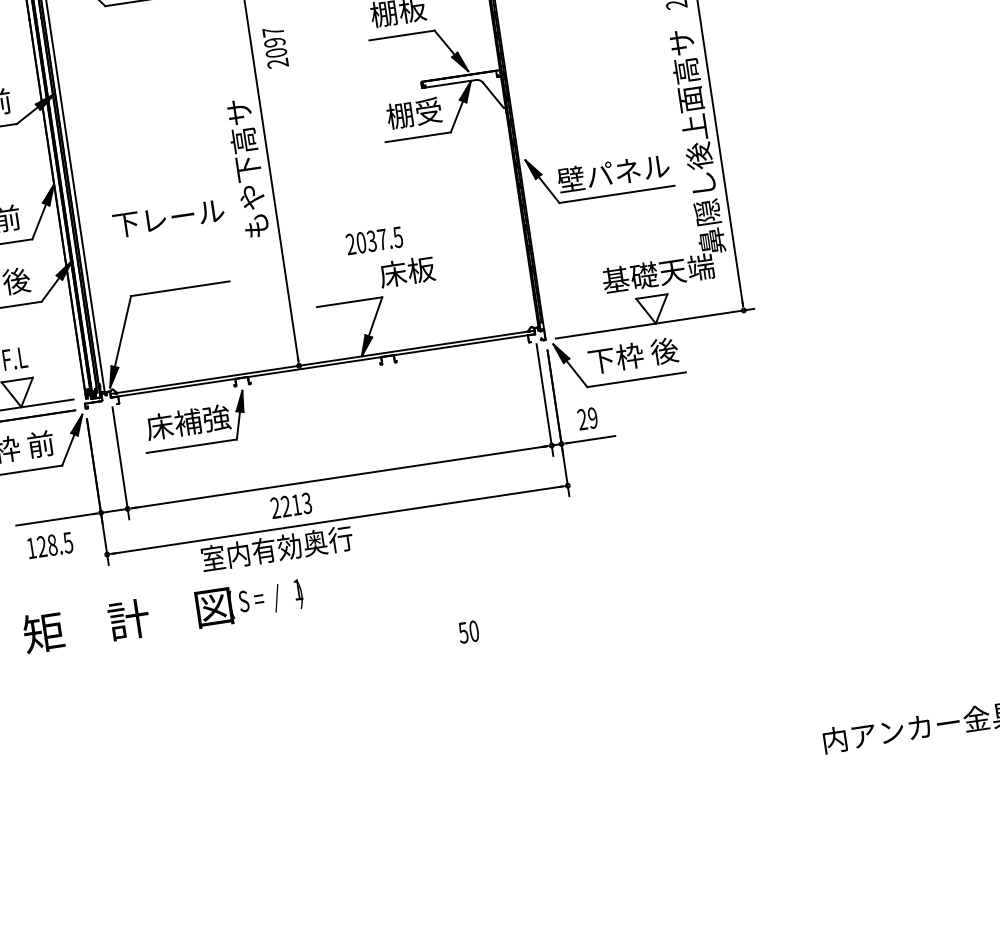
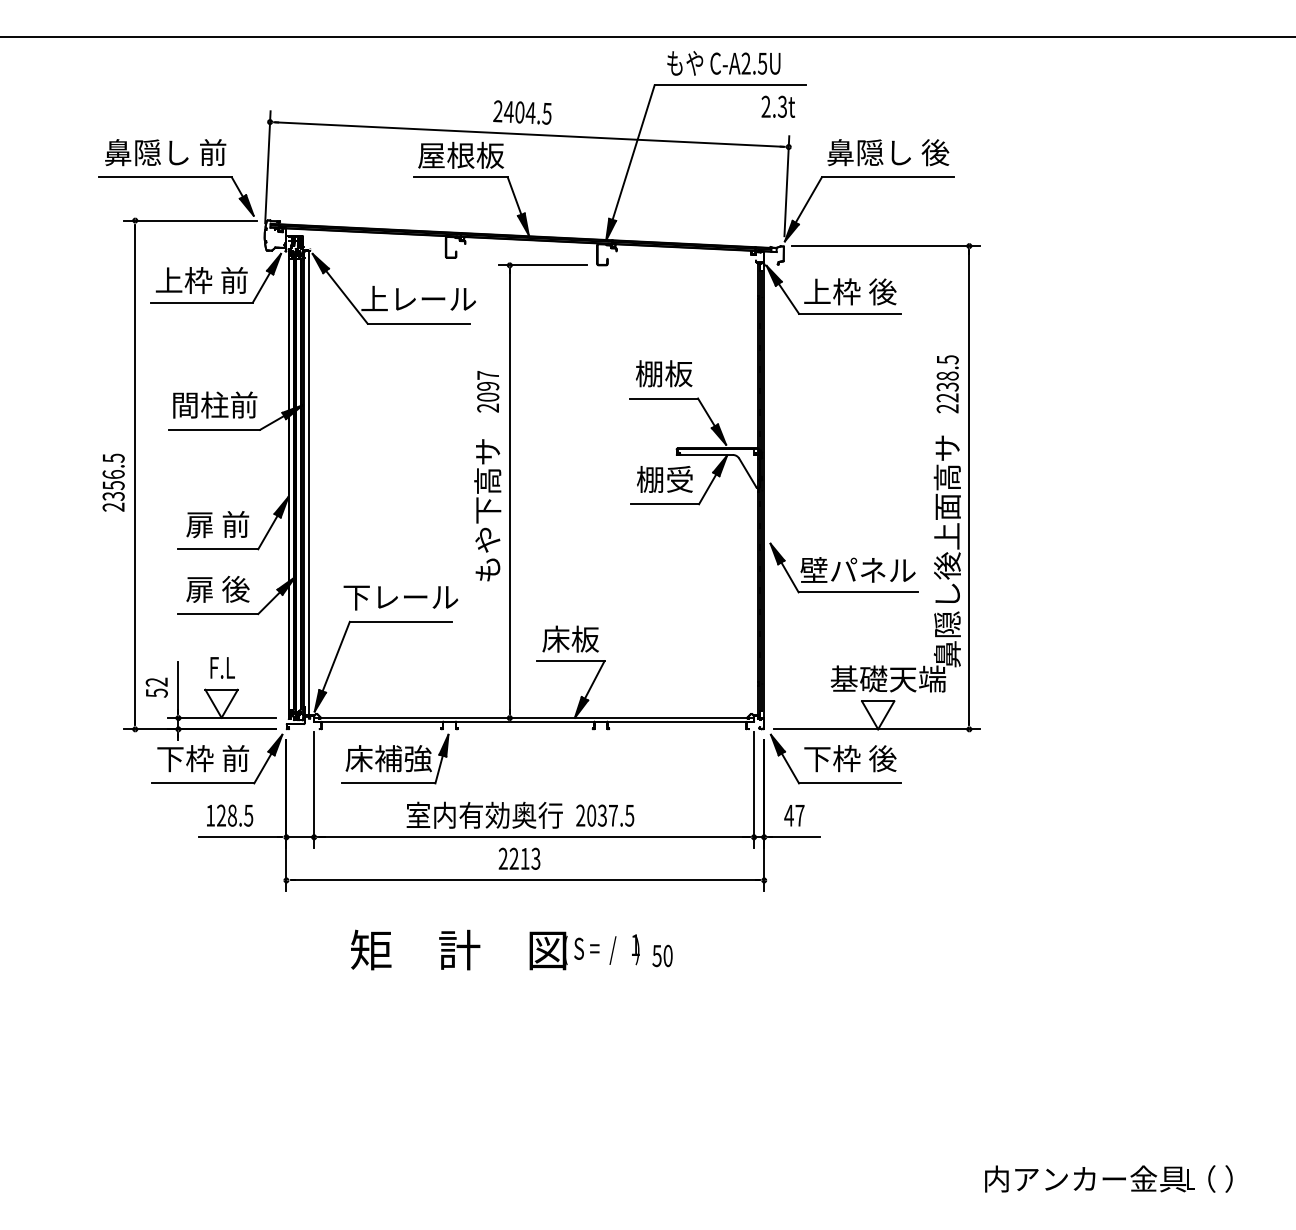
text: (275, 47) -> (488, 391), moved
text: (168, 218) -> (400, 597), moved
text: (374, 240) -> (605, 815), moved
text: (406, 271) -> (570, 638), moved
text: (587, 418) -> (794, 815), 29 -> 47
text: (291, 505) -> (519, 858), moved
text: (50, 545) -> (230, 815), moved
text: (276, 547) -> (484, 814), moved
text: (163, 614) -> (495, 949), moved
text: (468, 631) -> (662, 955), moved

